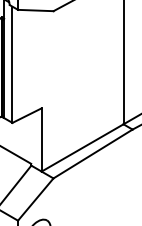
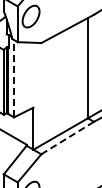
line: (13, 64) -> (14, 78), solid -> dashed
line: (92, 154) -> (67, 138), solid -> dashed

